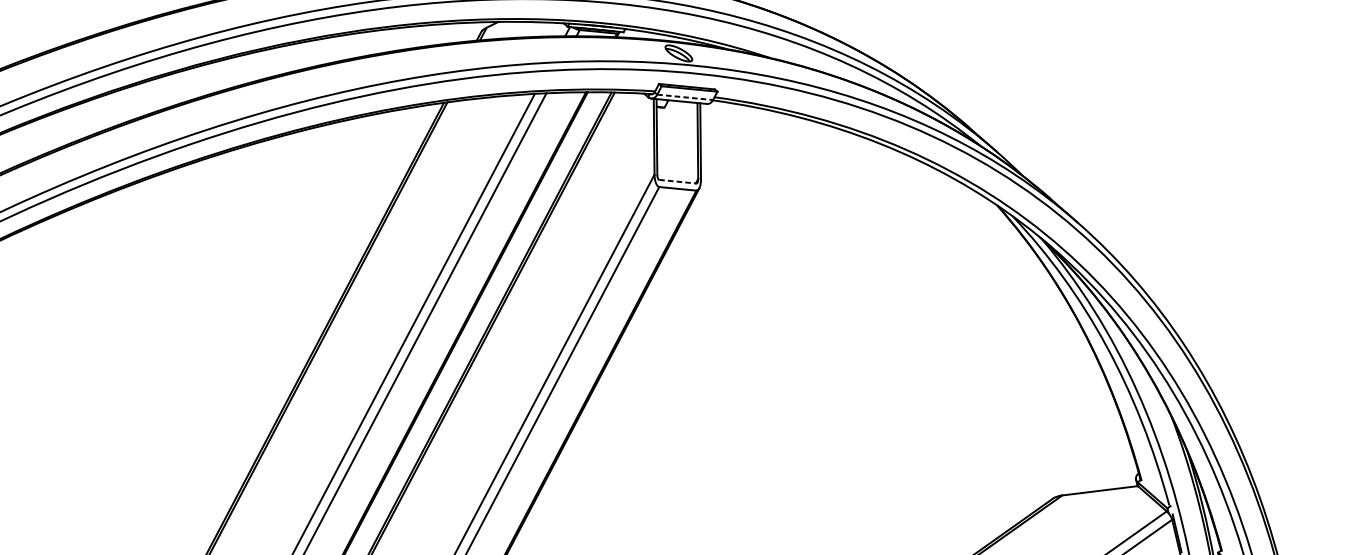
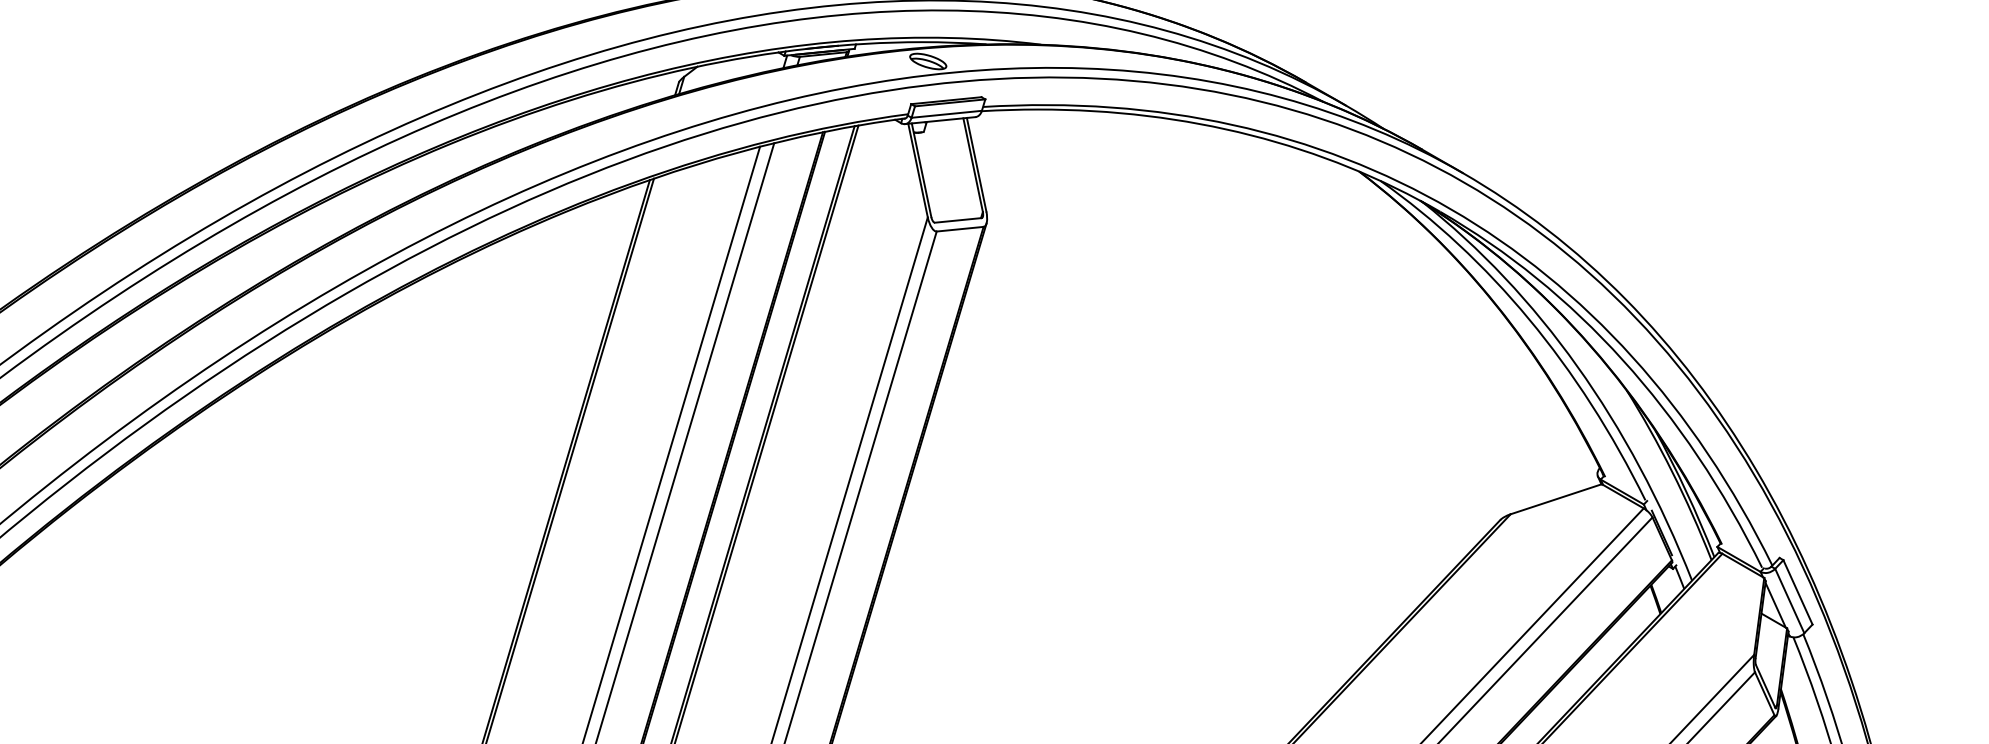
line: (685, 97) -> (947, 114), dashed -> solid
line: (677, 181) -> (958, 220), dashed -> solid

